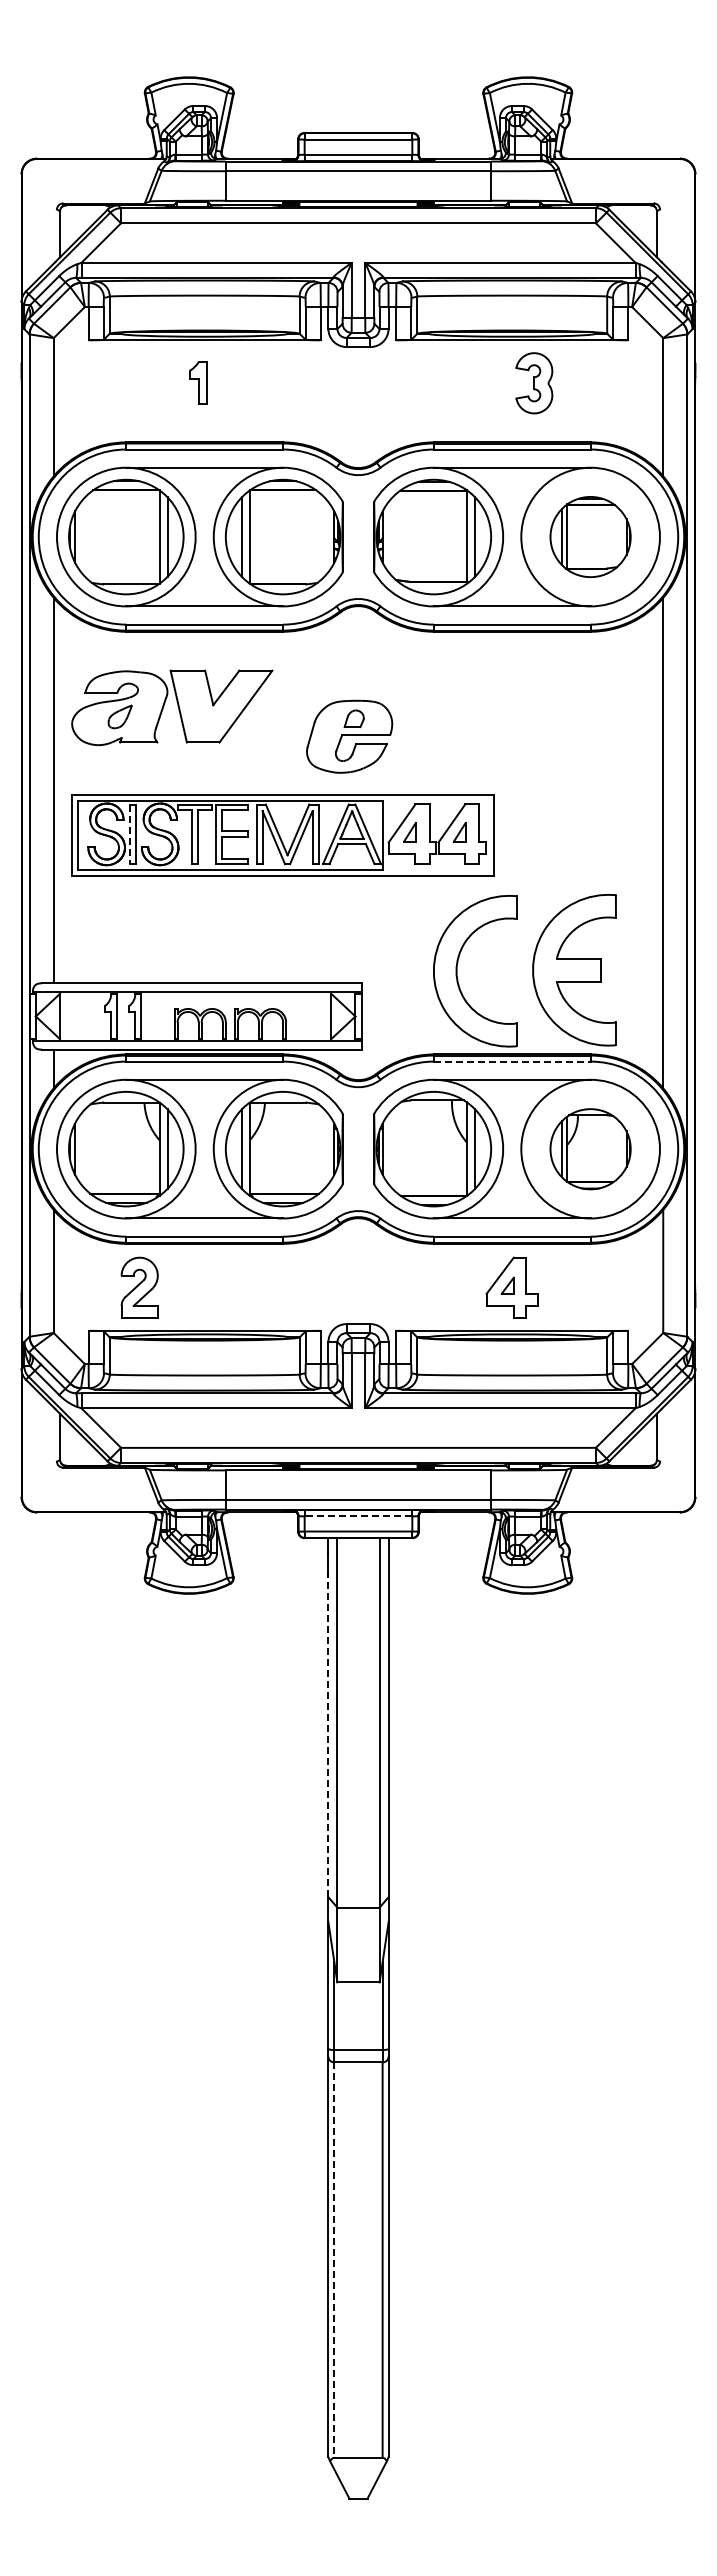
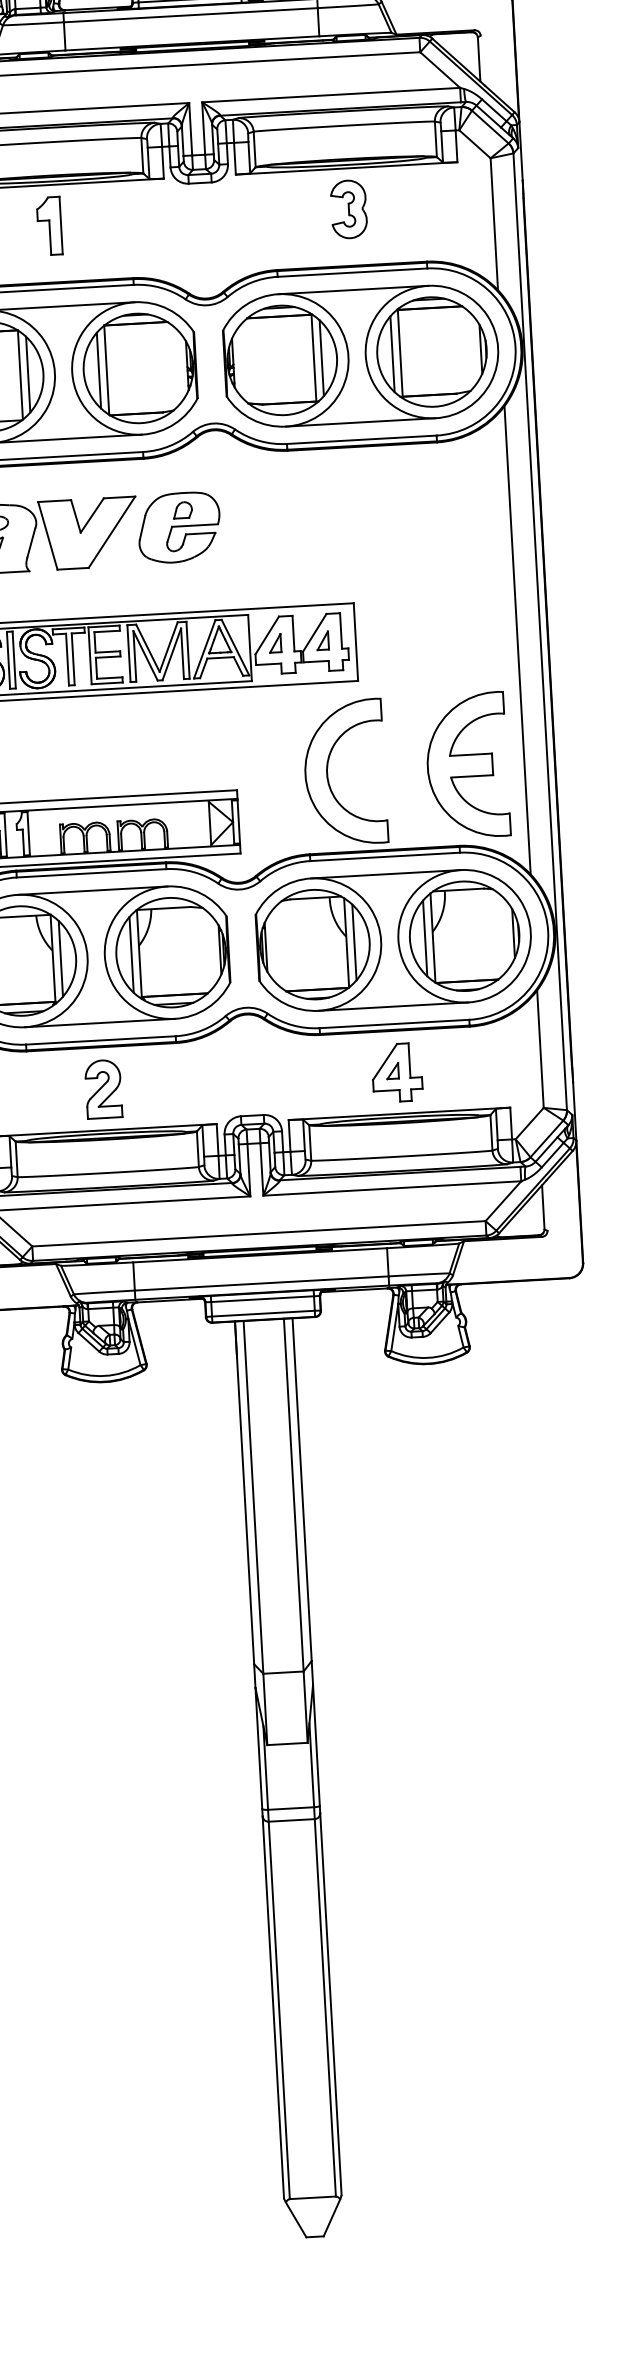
part: (198, 382) -> (49, 225), size x1.43
part: (534, 383) -> (349, 209), moved
part: (590, 536) -> (431, 351), size x1.43
part: (349, 736) -> (179, 527), moved
line: (130, 834) -> (8, 660), dashed -> solid
part: (574, 970) -> (467, 766), moved
line: (512, 1061) -> (385, 856), dashed -> solid
part: (590, 1149) -> (464, 936), size x1.43
part: (139, 1287) -> (103, 1088), moved
line: (358, 1516) -> (262, 1299), dashed -> solid
line: (328, 1717) -> (244, 1492), dashed -> solid
line: (334, 2260) -> (279, 2010), dashed -> solid

